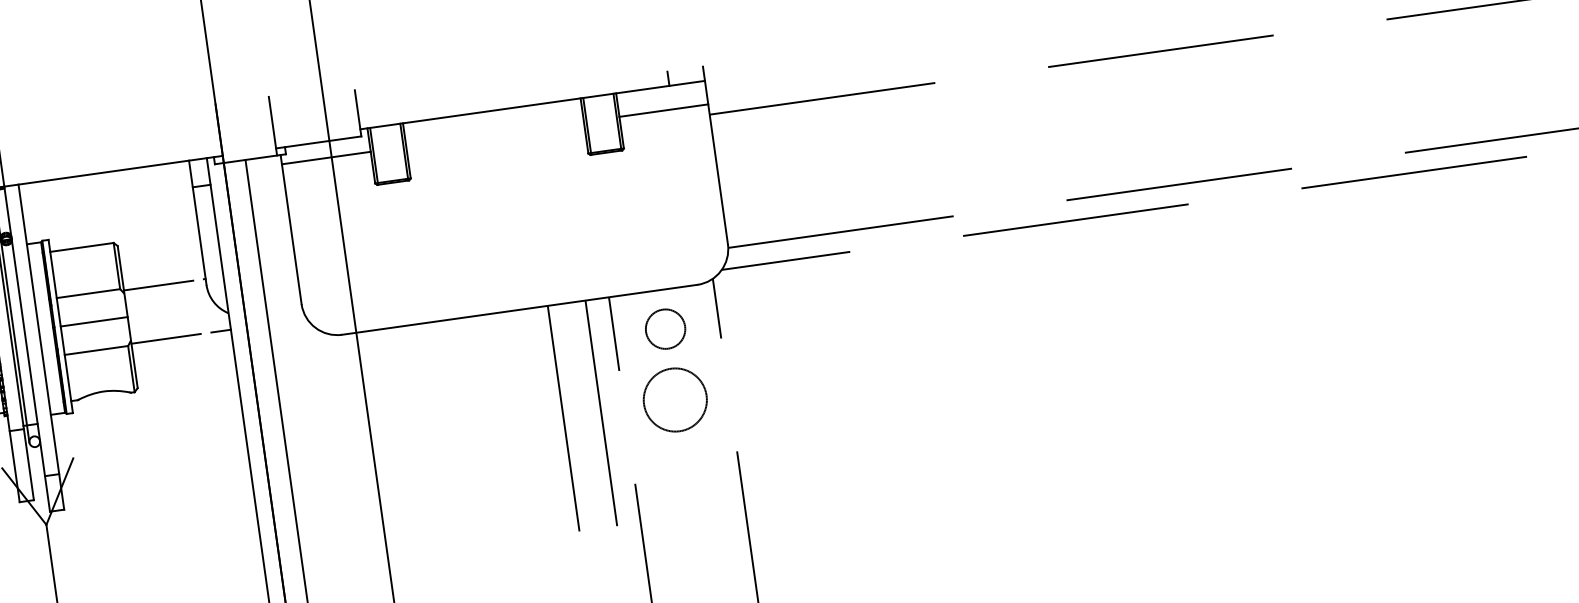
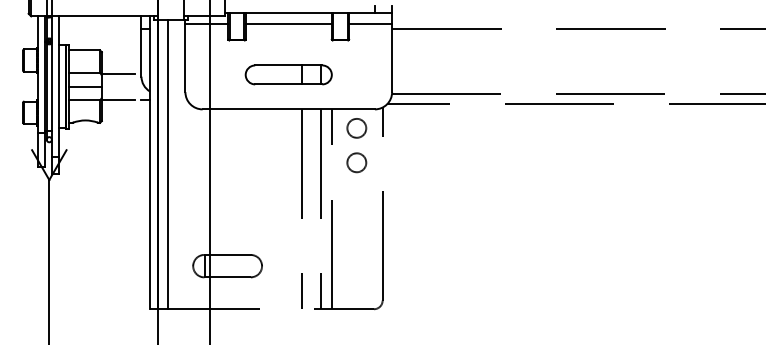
line: (494, 134) -> (288, 24), added
part: (509, 237) -> (288, 74), added
circle: (674, 399) -> (356, 162), size x0.62

